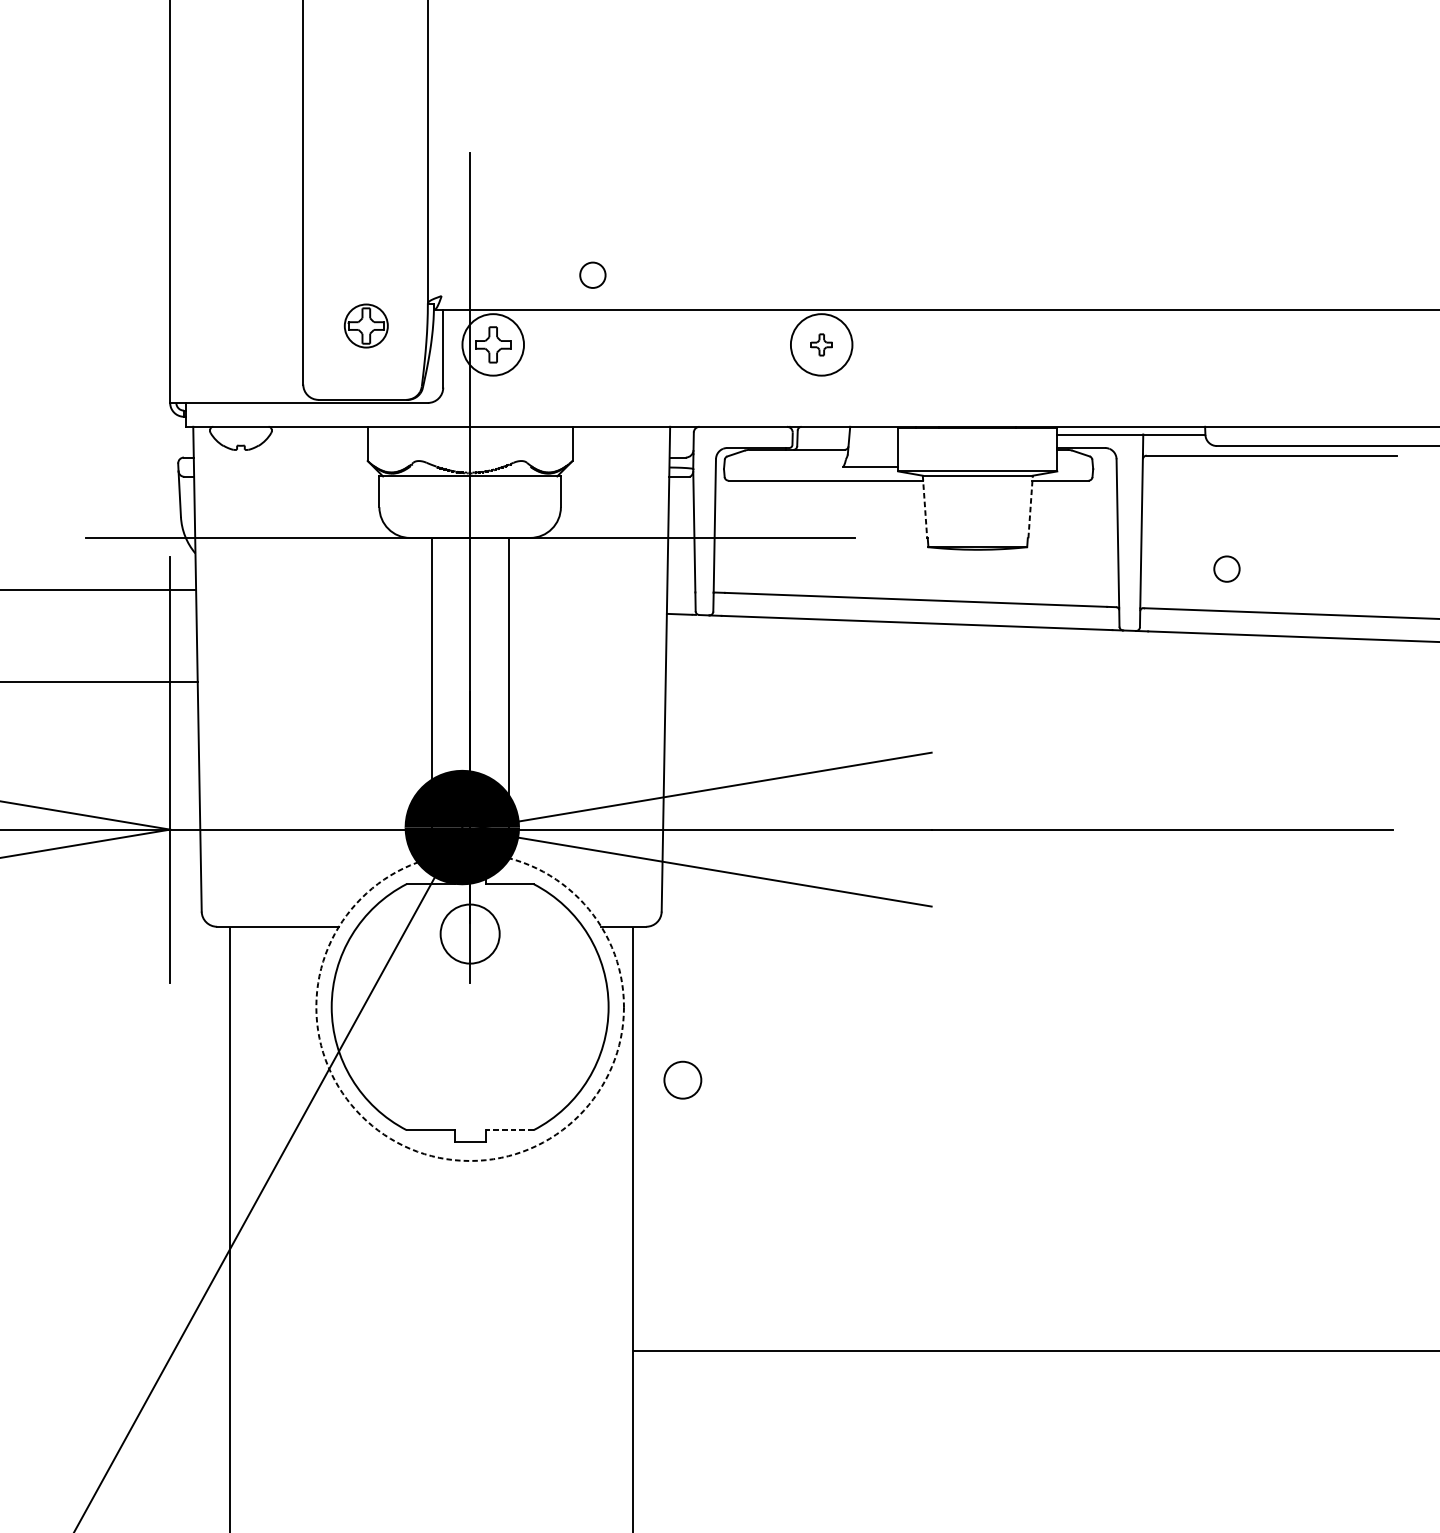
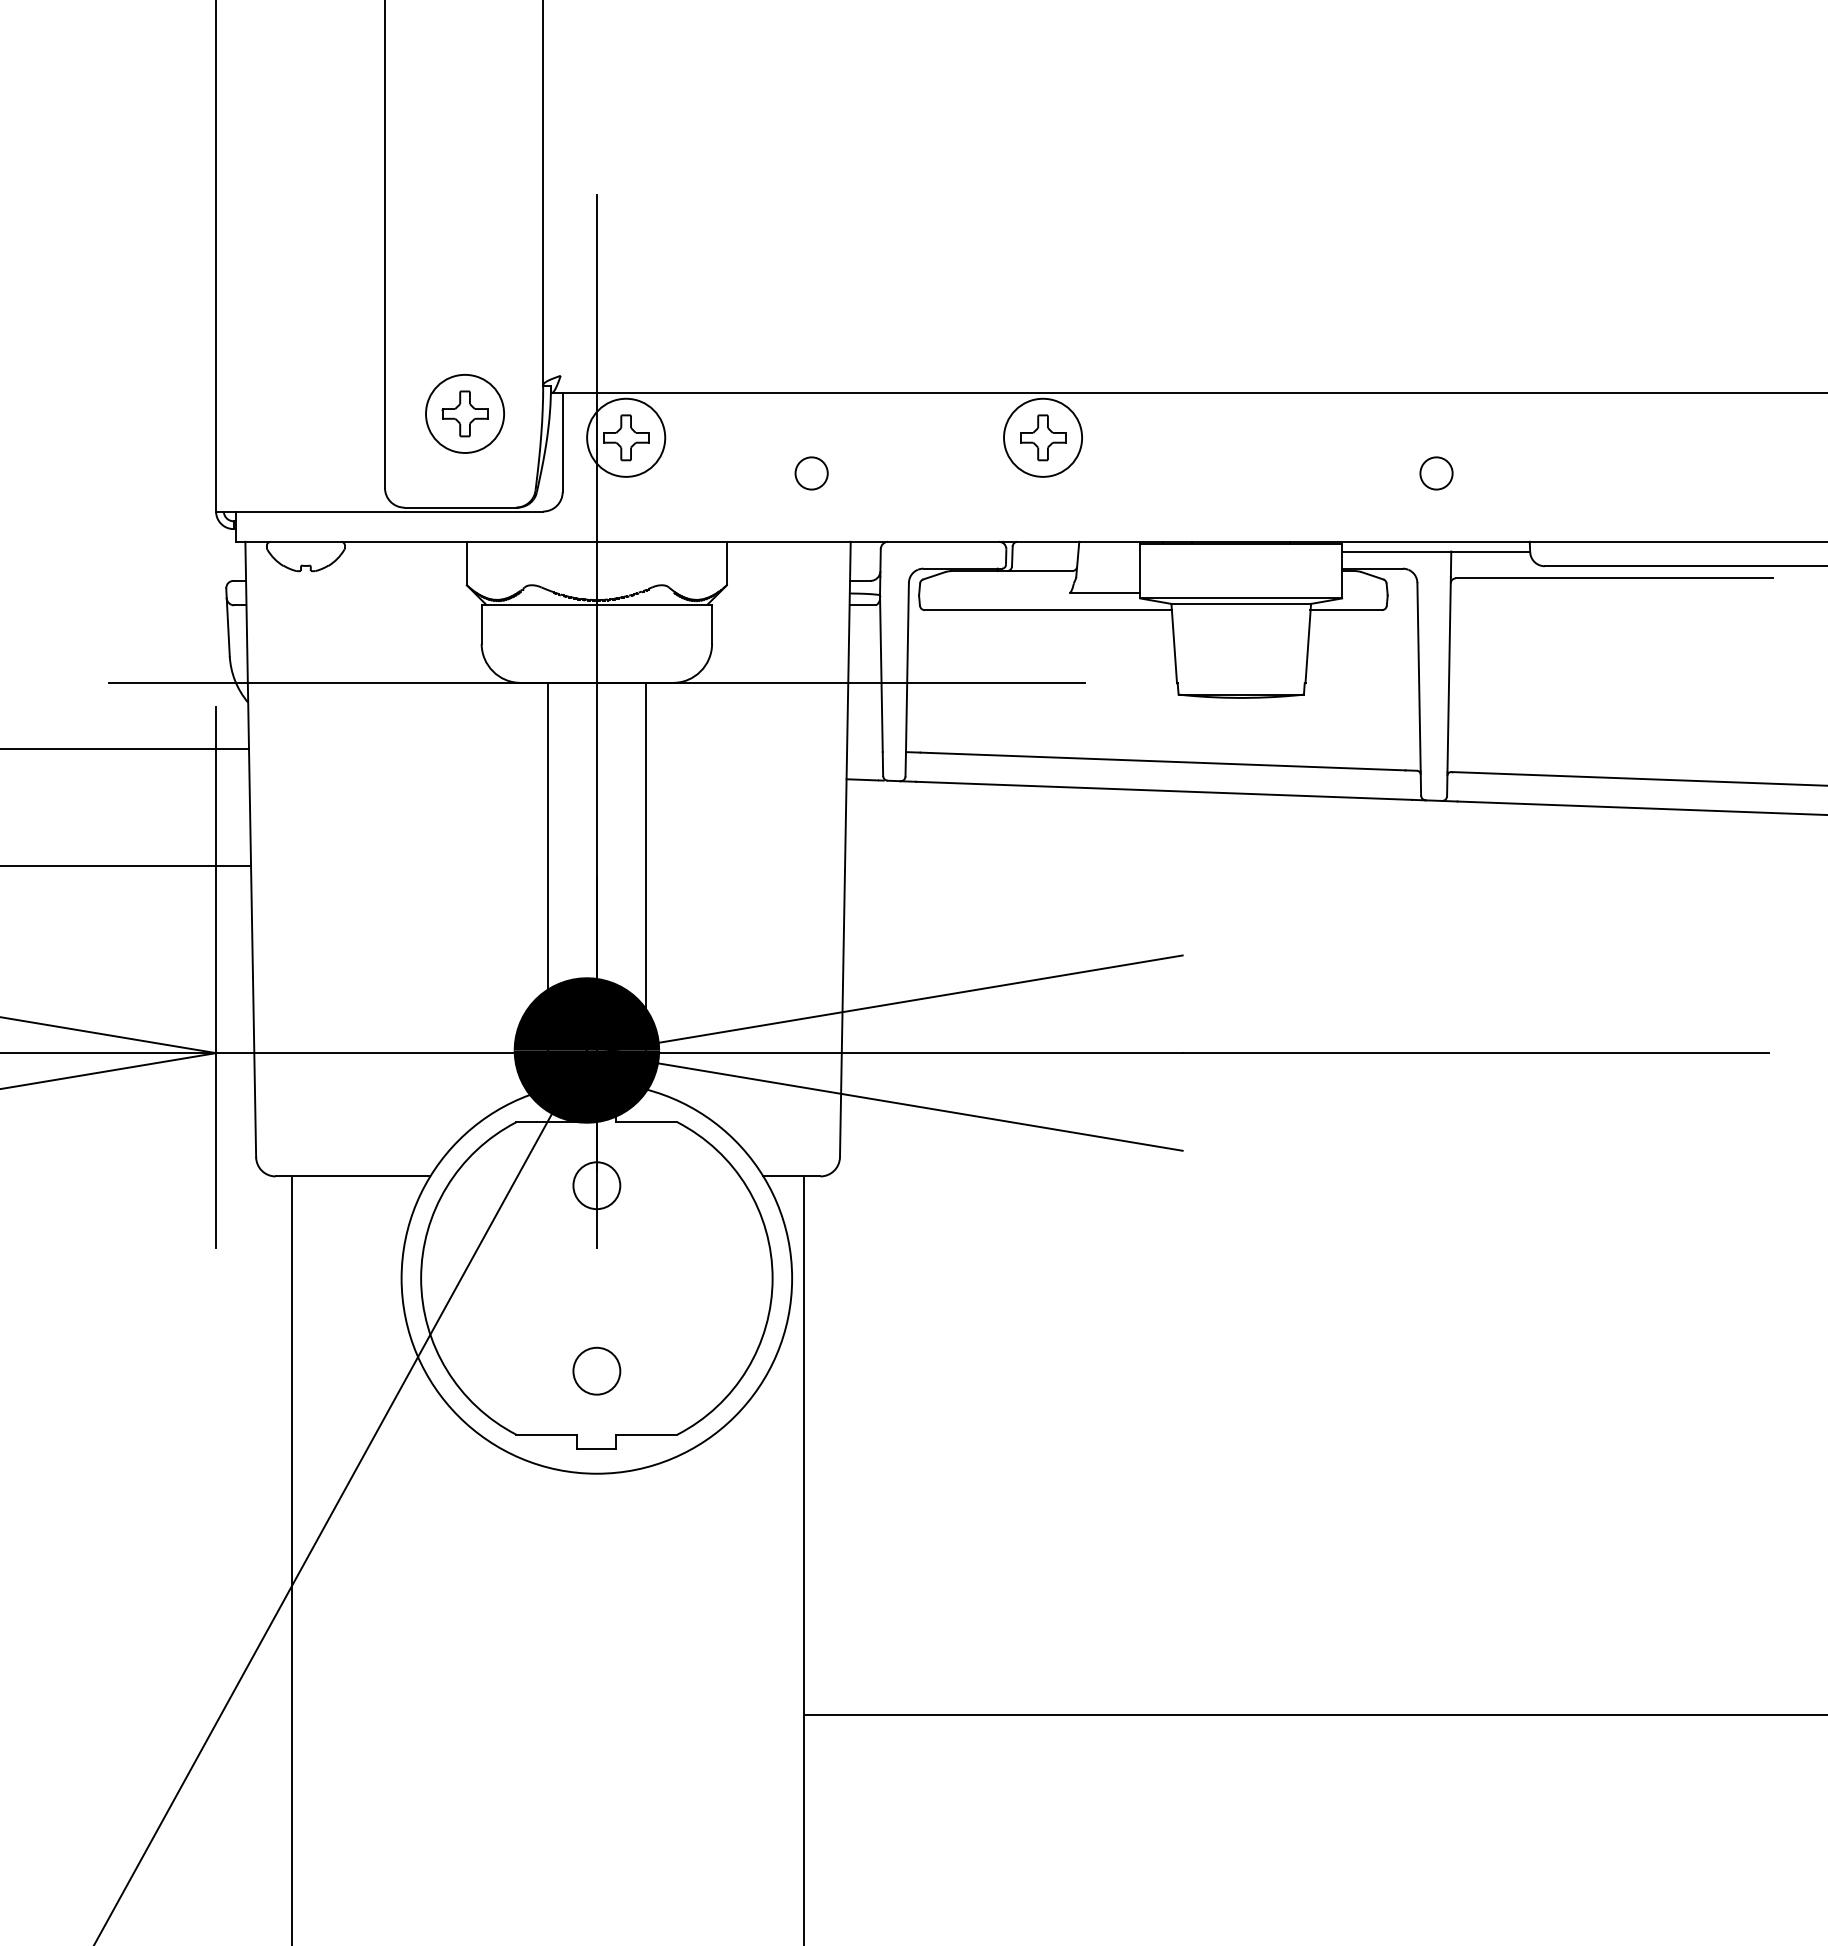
circle: (592, 275) -> (811, 473), moved
circle: (366, 325) -> (465, 413), size x1.43
part: (822, 344) -> (1043, 437), size x1.67
line: (925, 506) -> (1174, 643), dashed -> solid
line: (1030, 506) -> (1308, 643), dashed -> solid
circle: (1226, 569) -> (1436, 473), moved
circle: (469, 933) -> (596, 1185), size x0.62
circle: (469, 1007) -> (596, 1278), dashed -> solid
circle: (682, 1079) -> (596, 1370), moved
line: (509, 1130) -> (646, 1434), dashed -> solid

